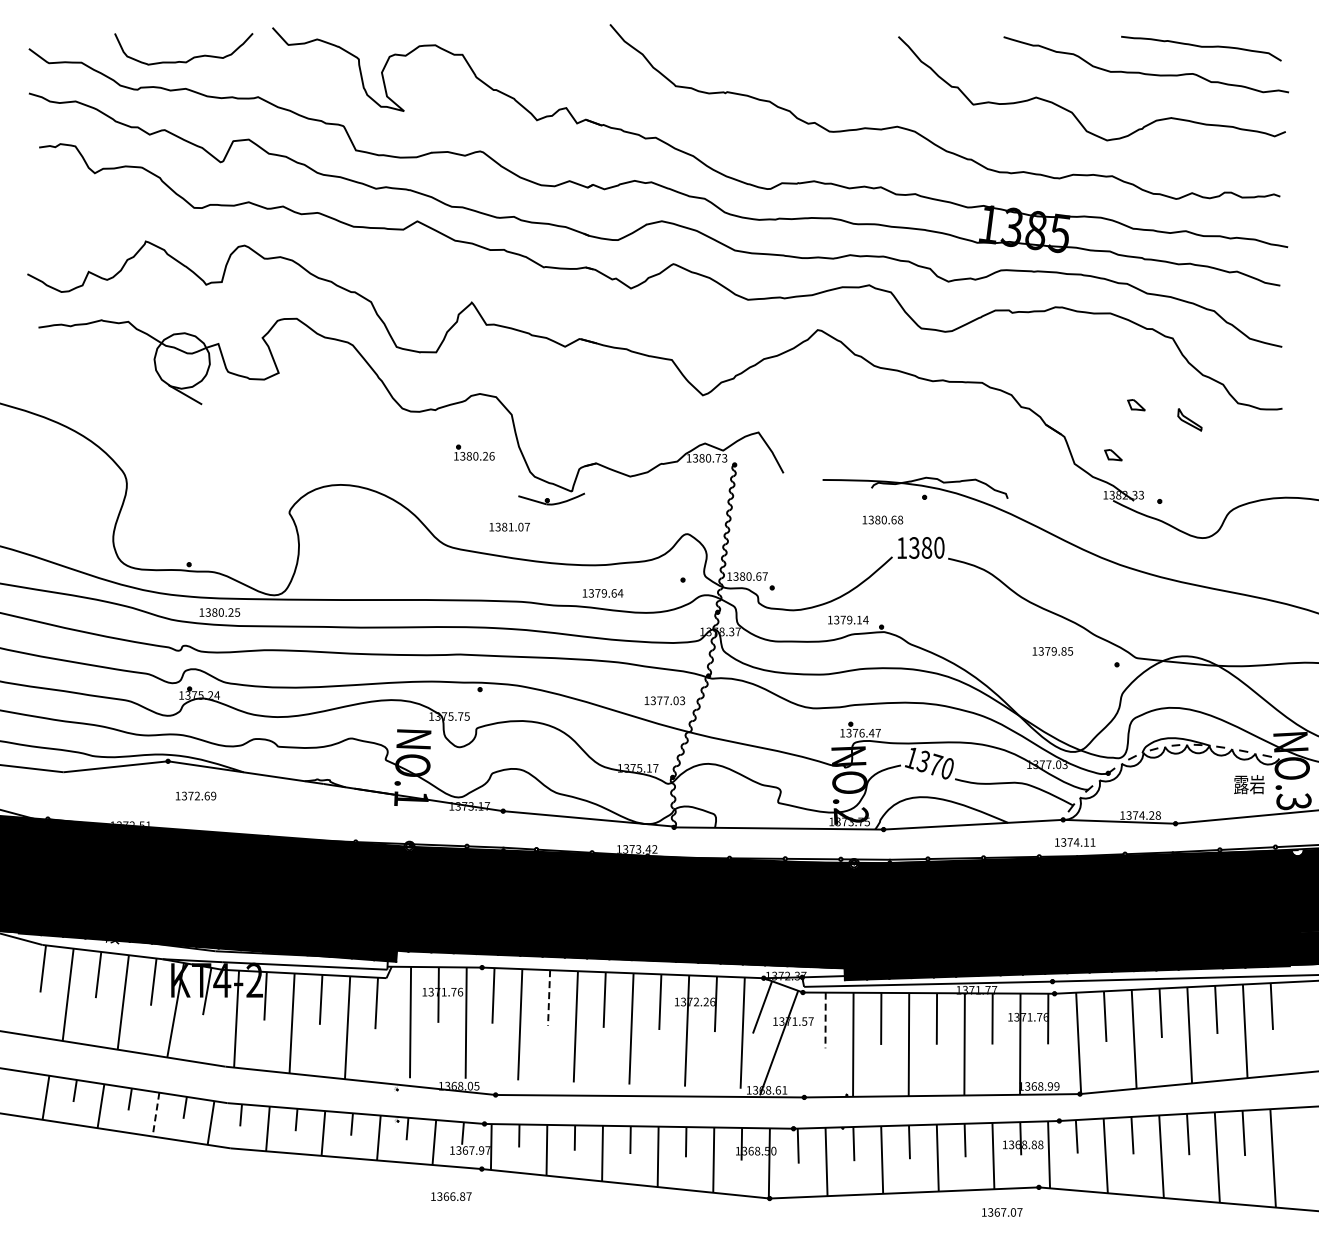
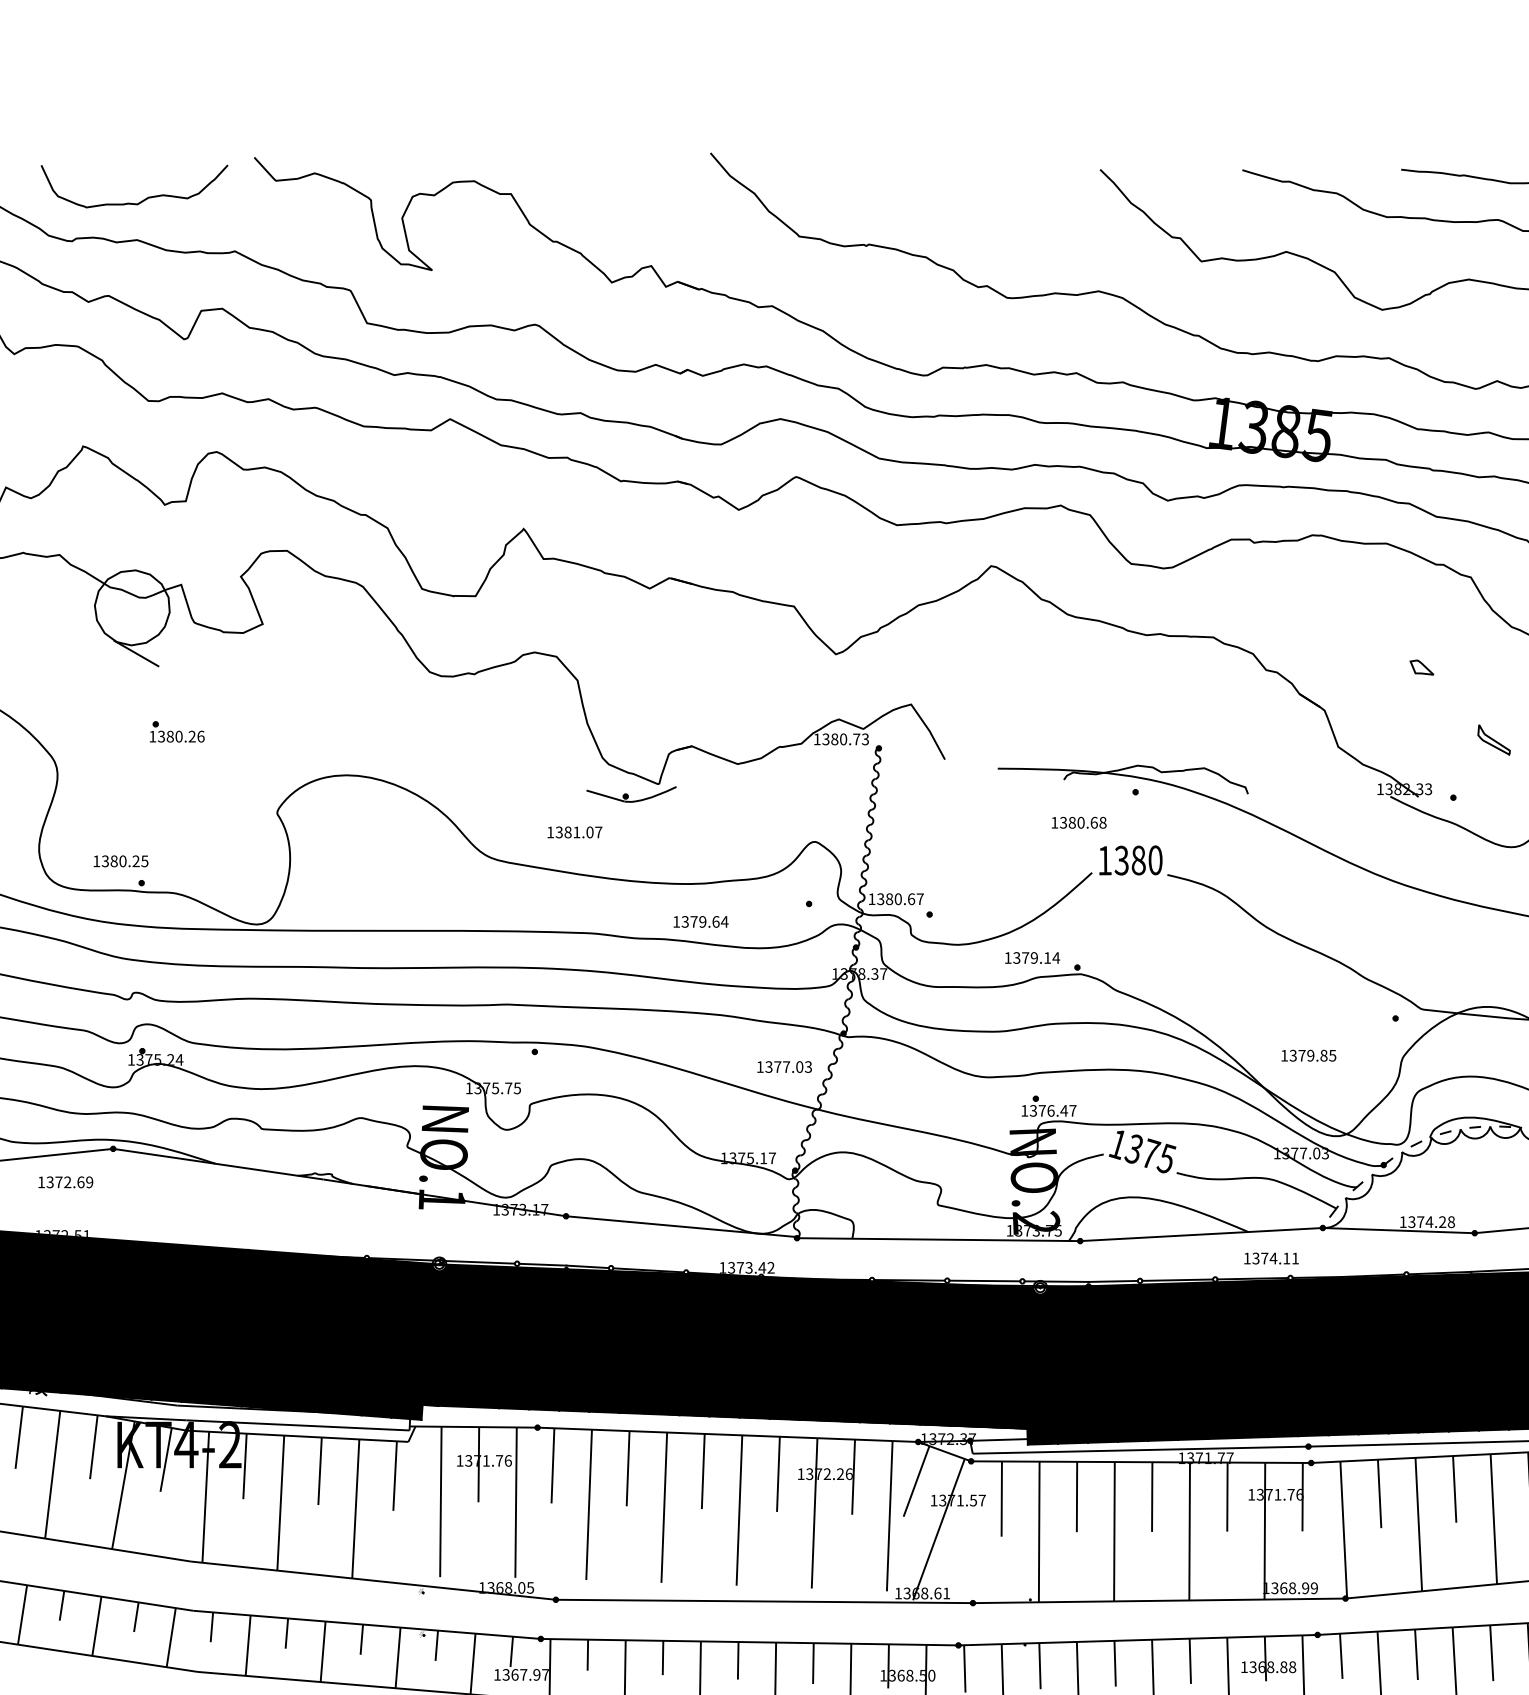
part: (1189, 419) -> (1493, 739), moved
part: (474, 452) -> (177, 731), moved
part: (1113, 455) -> (1390, 735), removed
text: (219, 612) -> (120, 861), moved
text: (1052, 651) -> (1308, 1055), moved
text: (947, 767) -> (1166, 1157), 1370 -> 1375
text: (196, 795) -> (66, 1181), moved
text: (1075, 842) -> (1271, 1258), moved
line: (549, 997) -> (628, 1468), dashed -> solid
line: (825, 1020) -> (1001, 1499), dashed -> solid
line: (155, 1115) -> (96, 1627), dashed -> solid

